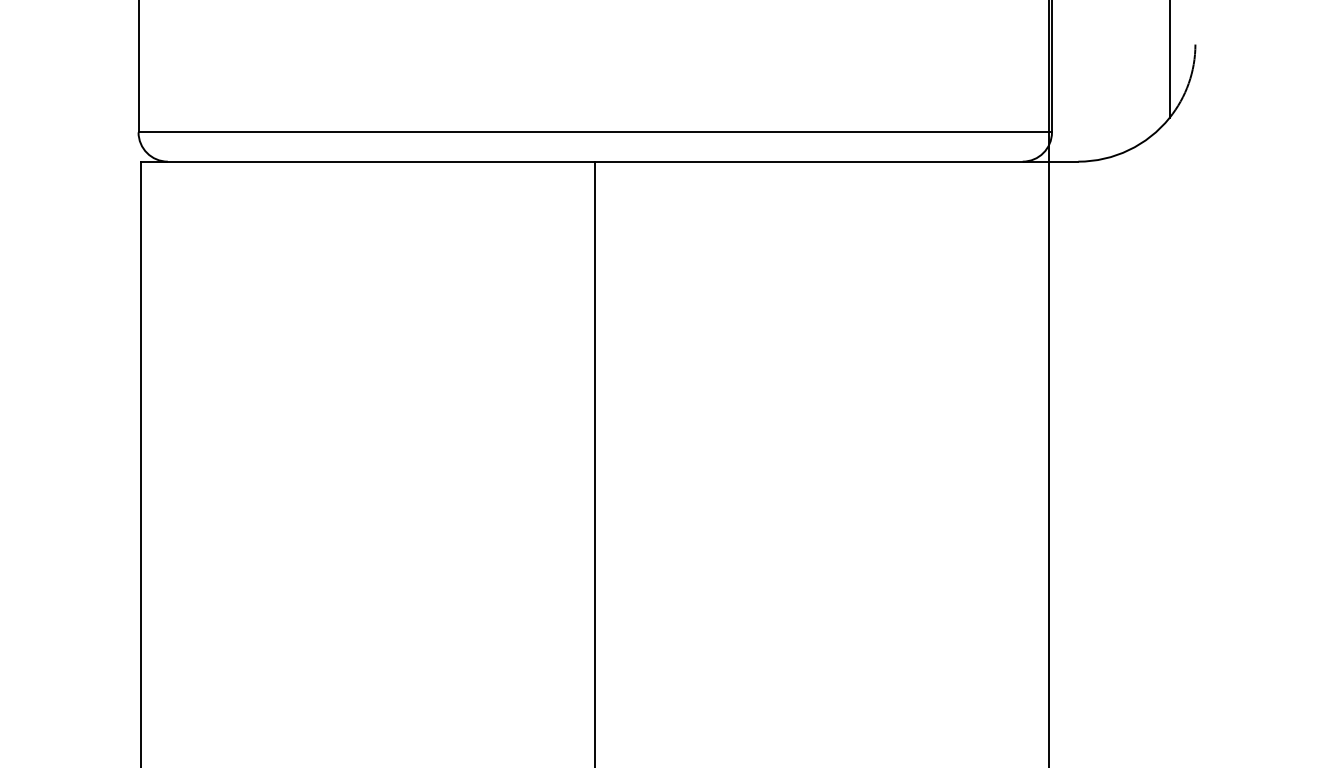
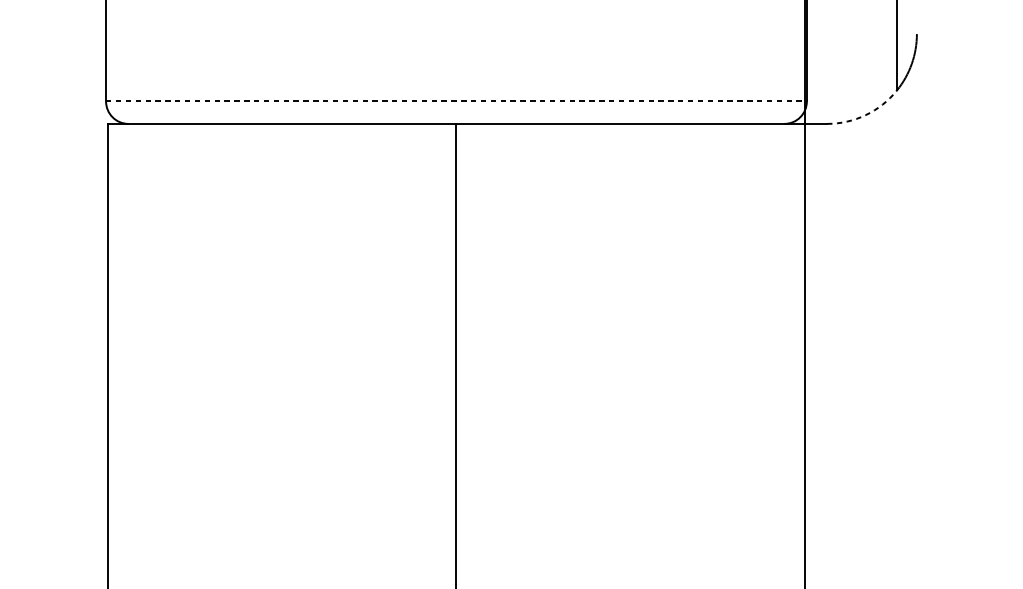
line: (595, 132) -> (456, 101), solid -> dashed
arc: (1128, 150) -> (865, 115), solid -> dashed

